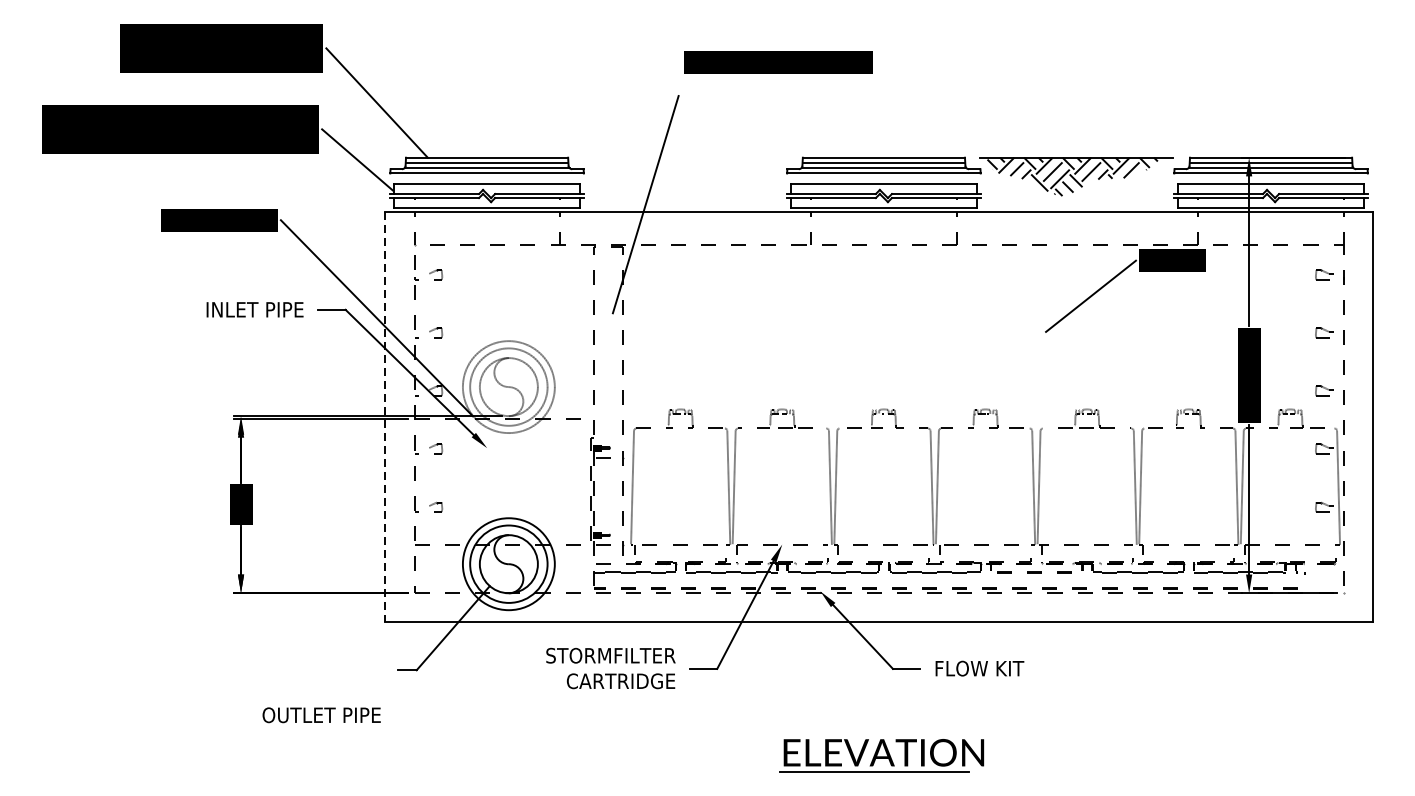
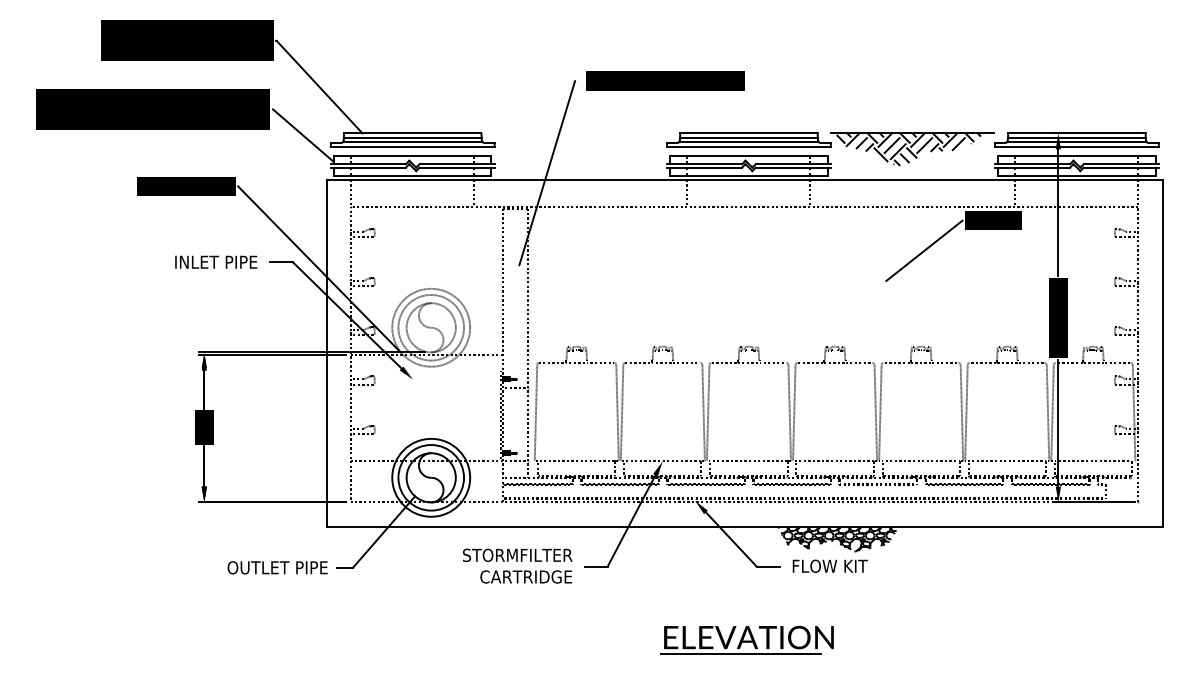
text: (778, 62) -> (665, 80), moved
line: (385, 417) -> (326, 353), dashed -> solid
hatch: (987, 637) -> (836, 539), added
text: (321, 714) -> (277, 567), moved

